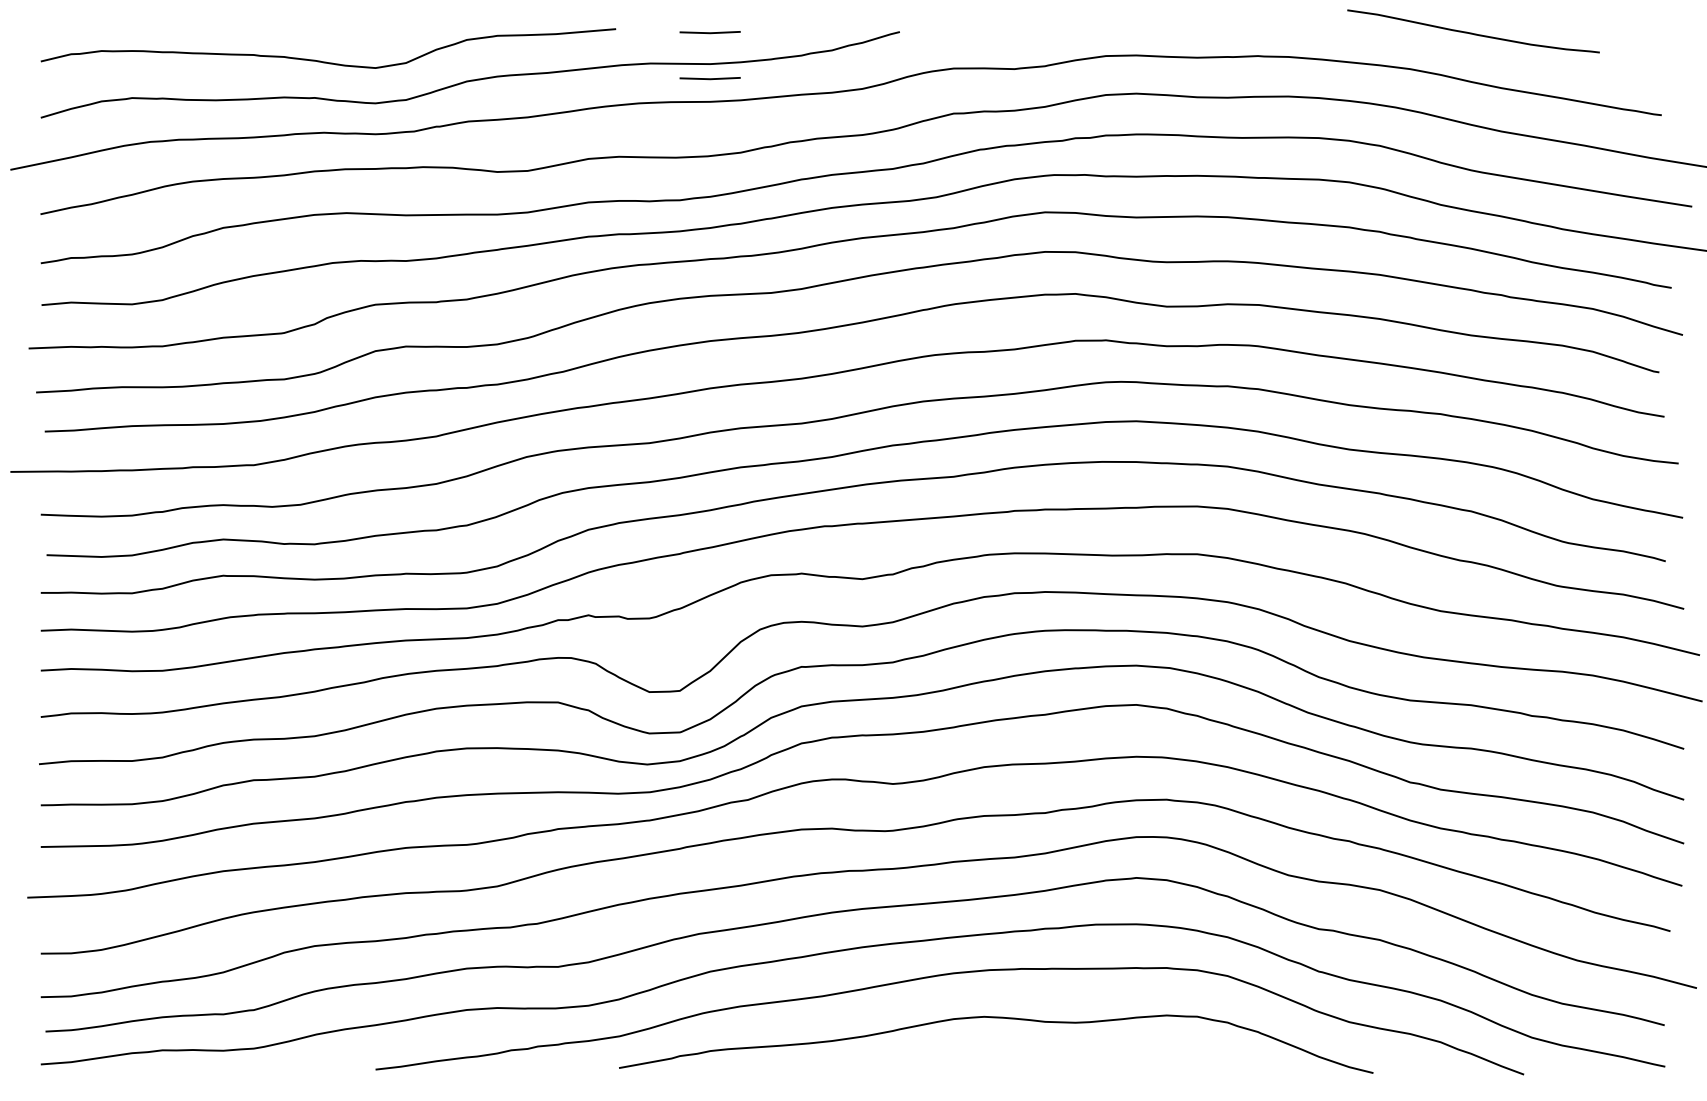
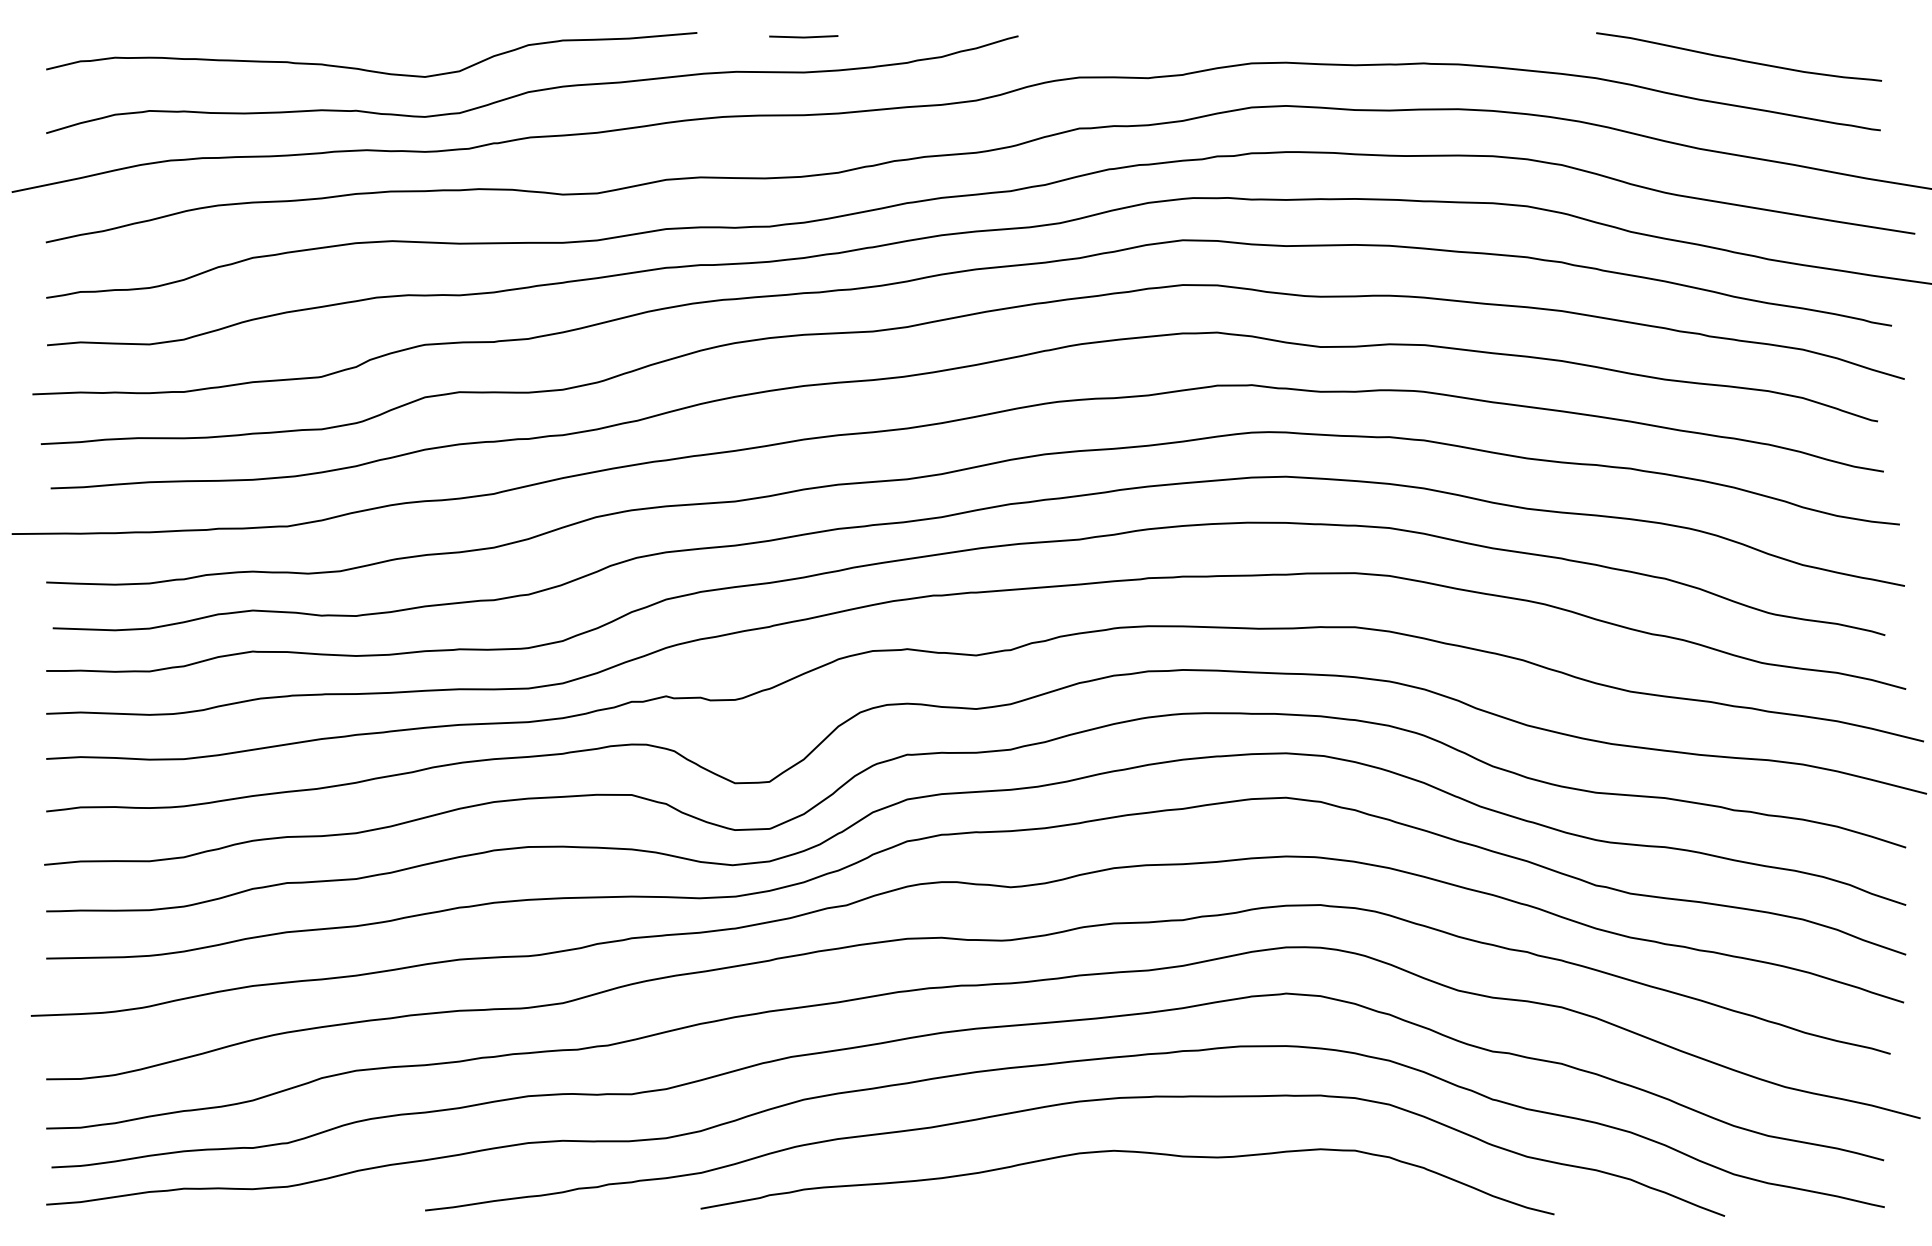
curve: (1472, 32) -> (1737, 58), moved
line: (709, 78) -> (803, 88), removed

